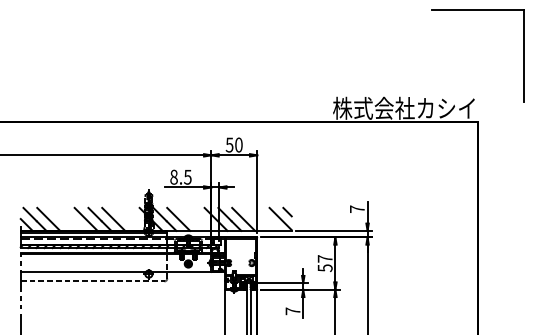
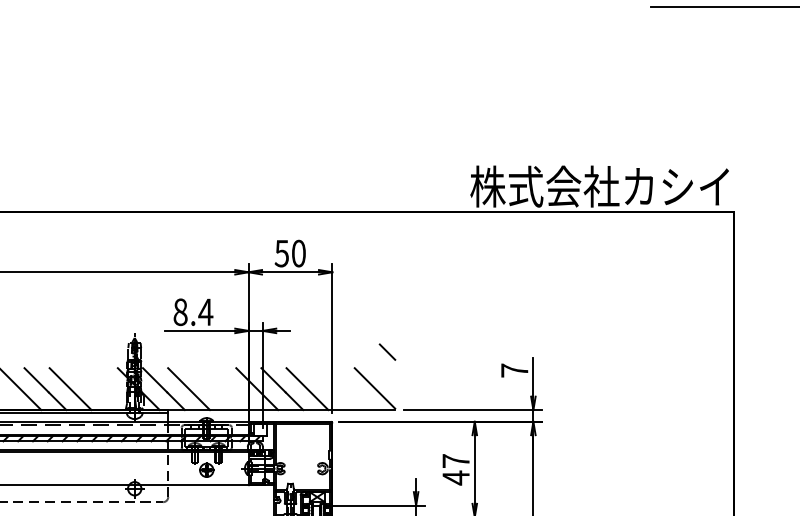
text: (187, 177) -> (205, 312), 8.5 -> 8.4
line: (287, 211) -> (387, 350), moved
text: (324, 268) -> (454, 478), 57 -> 47

